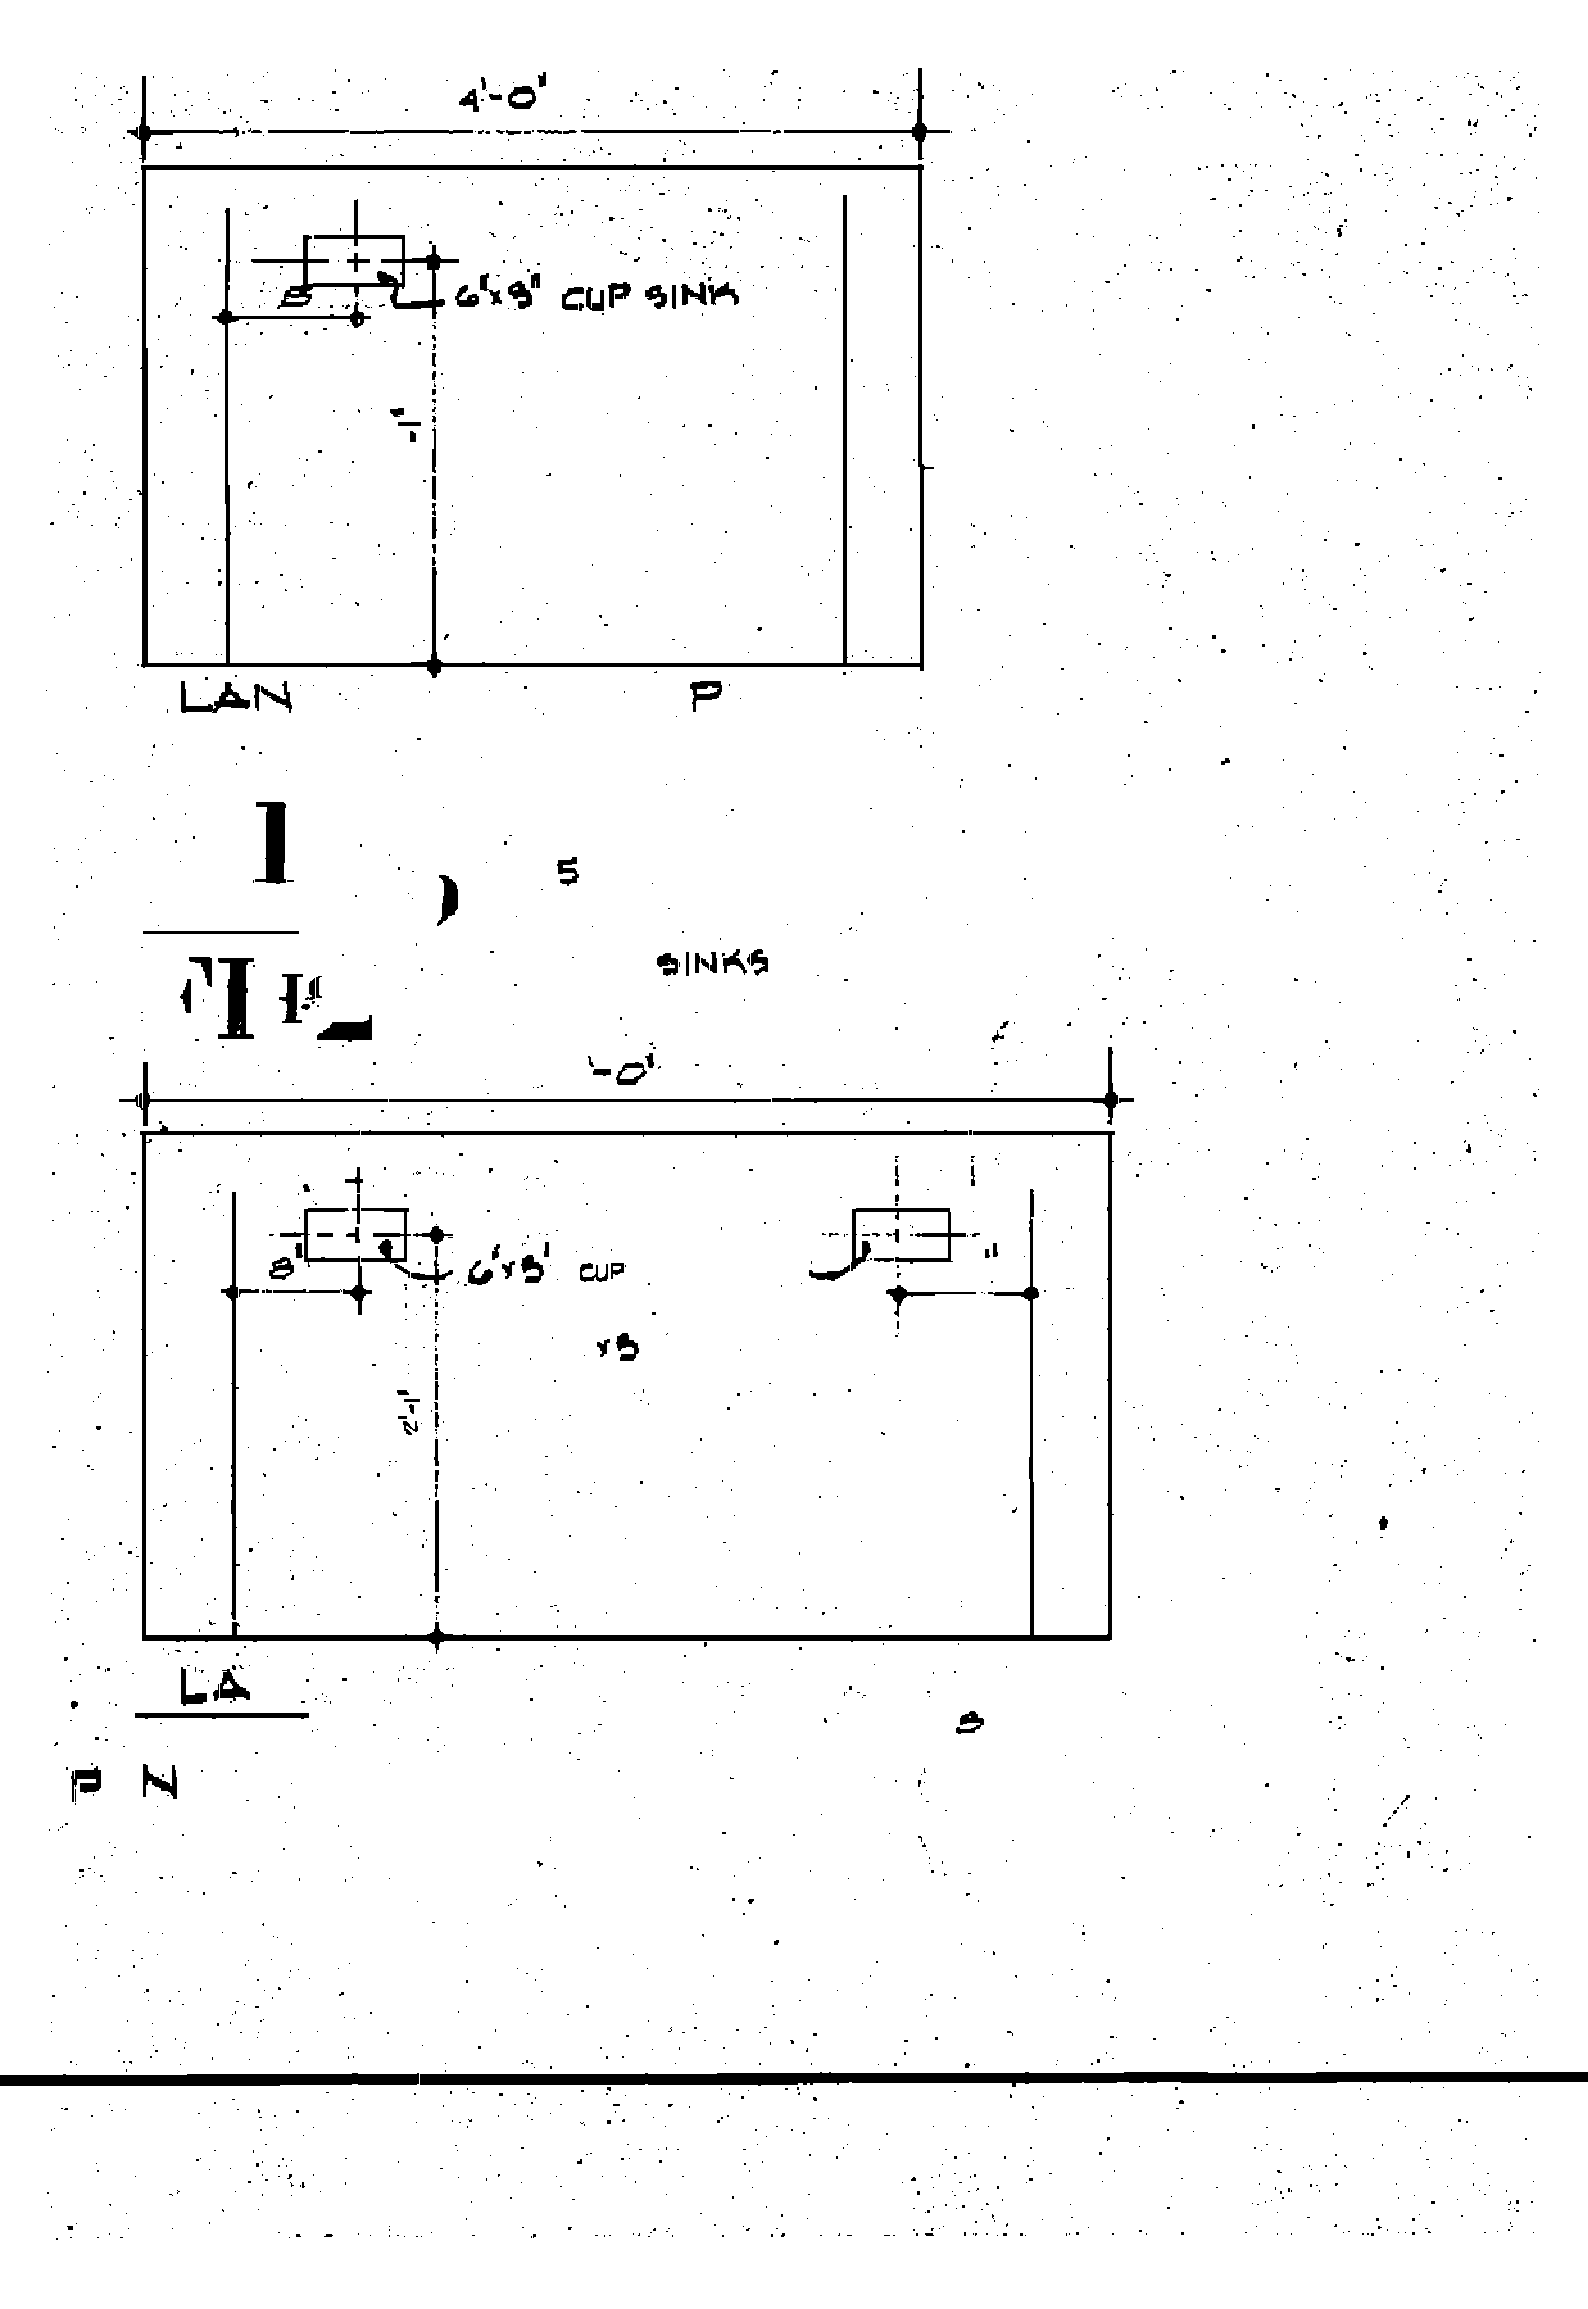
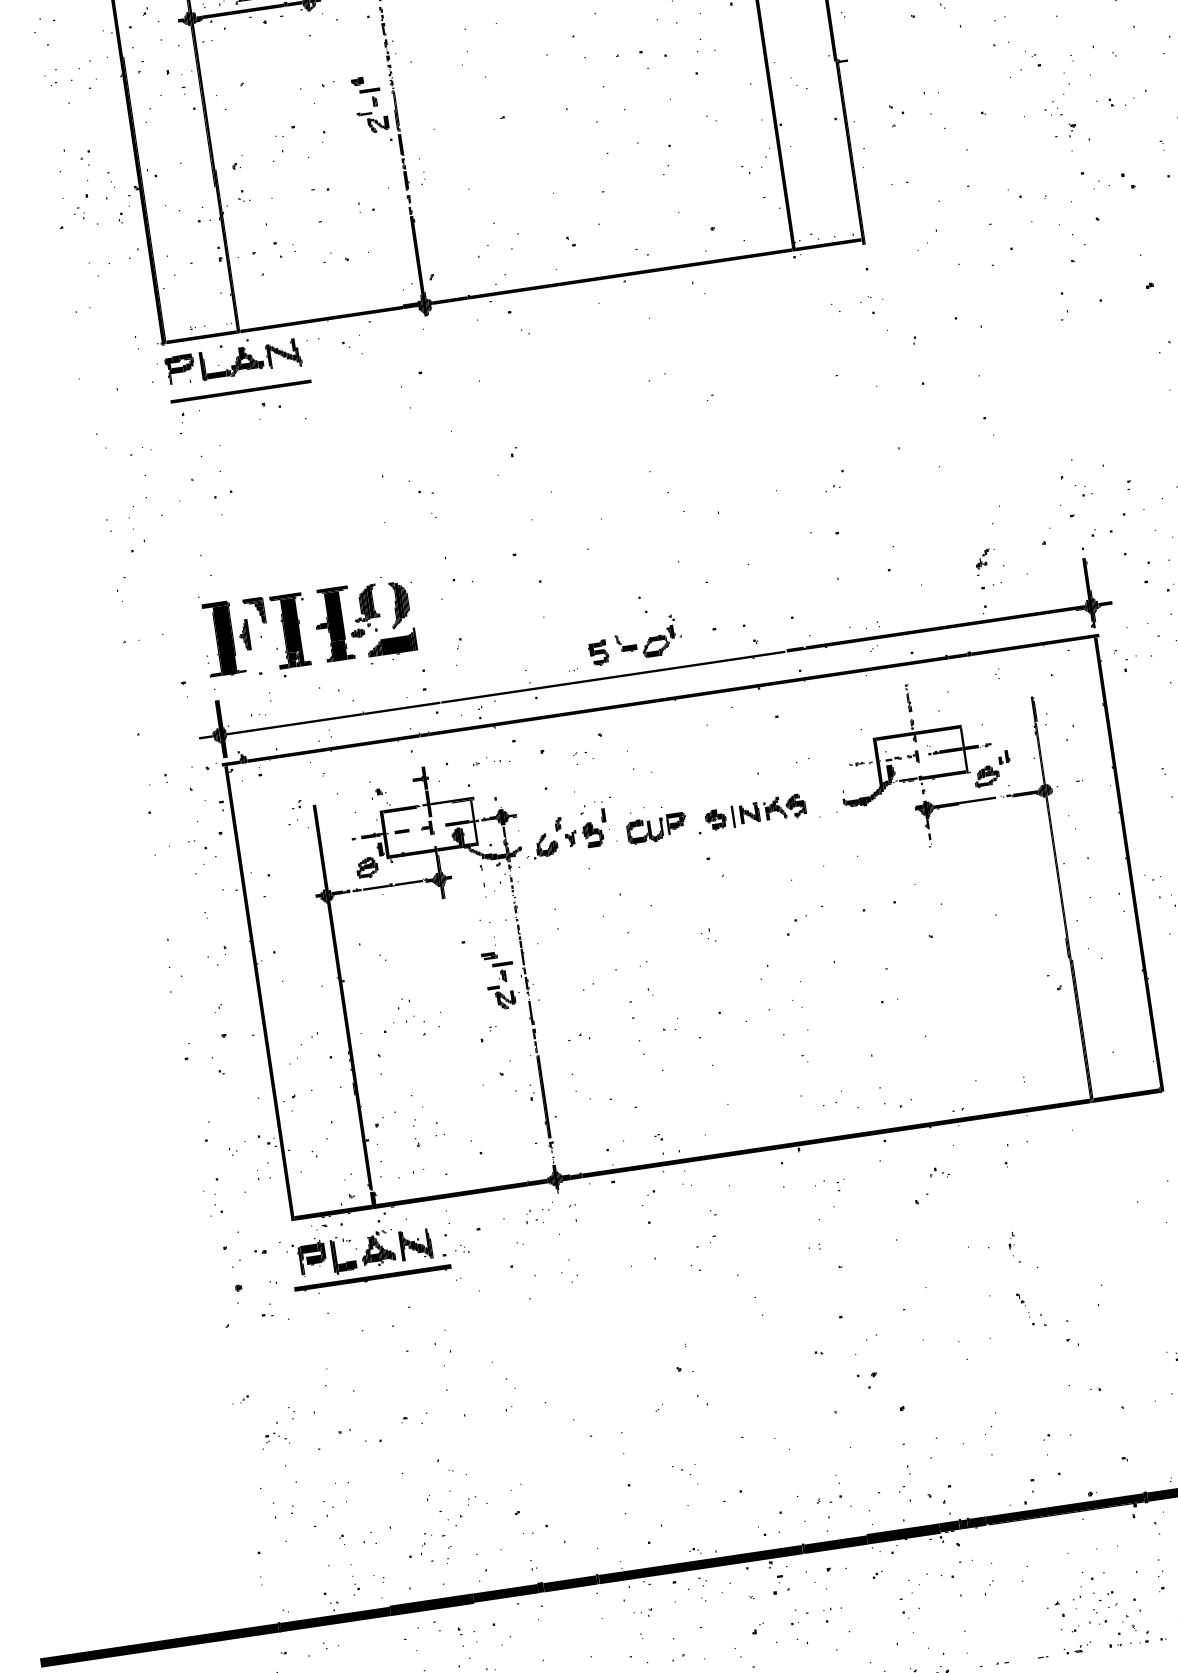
part: (407, 458) -> (372, 121), added
part: (705, 696) -> (179, 369), moved
part: (273, 842) -> (223, 638), moved
part: (567, 871) -> (598, 653), moved
part: (447, 900) -> (399, 604), moved
line: (220, 932) -> (240, 391), moved
part: (712, 962) -> (755, 812), moved
part: (299, 998) -> (347, 622), size x1.67
part: (972, 1170) -> (976, 687), removed
part: (602, 1272) -> (656, 828), size x1.43
part: (617, 1346) -> (680, 893), removed
part: (408, 1412) -> (500, 980), size x1.43
part: (969, 1722) -> (986, 776), moved
part: (159, 1781) -> (415, 1245), moved
part: (83, 1783) -> (309, 1257), moved

